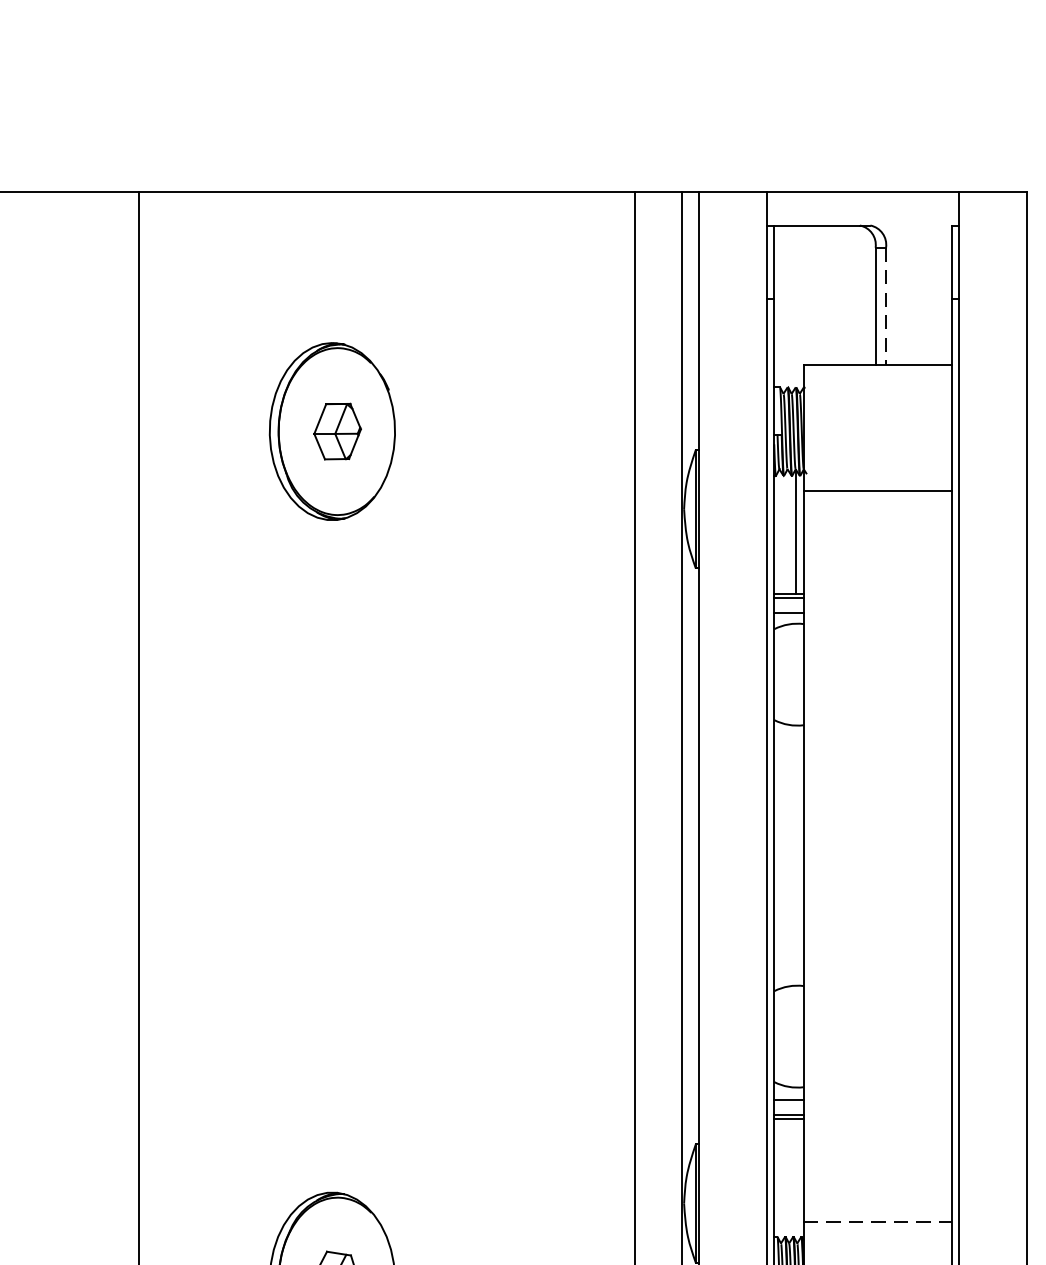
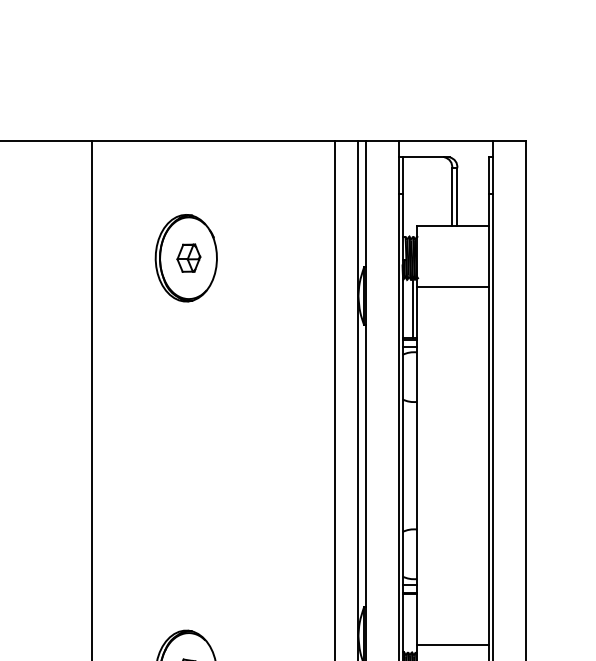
line: (886, 305) -> (457, 196), dashed -> solid
line: (878, 1220) -> (453, 644), dashed -> solid

